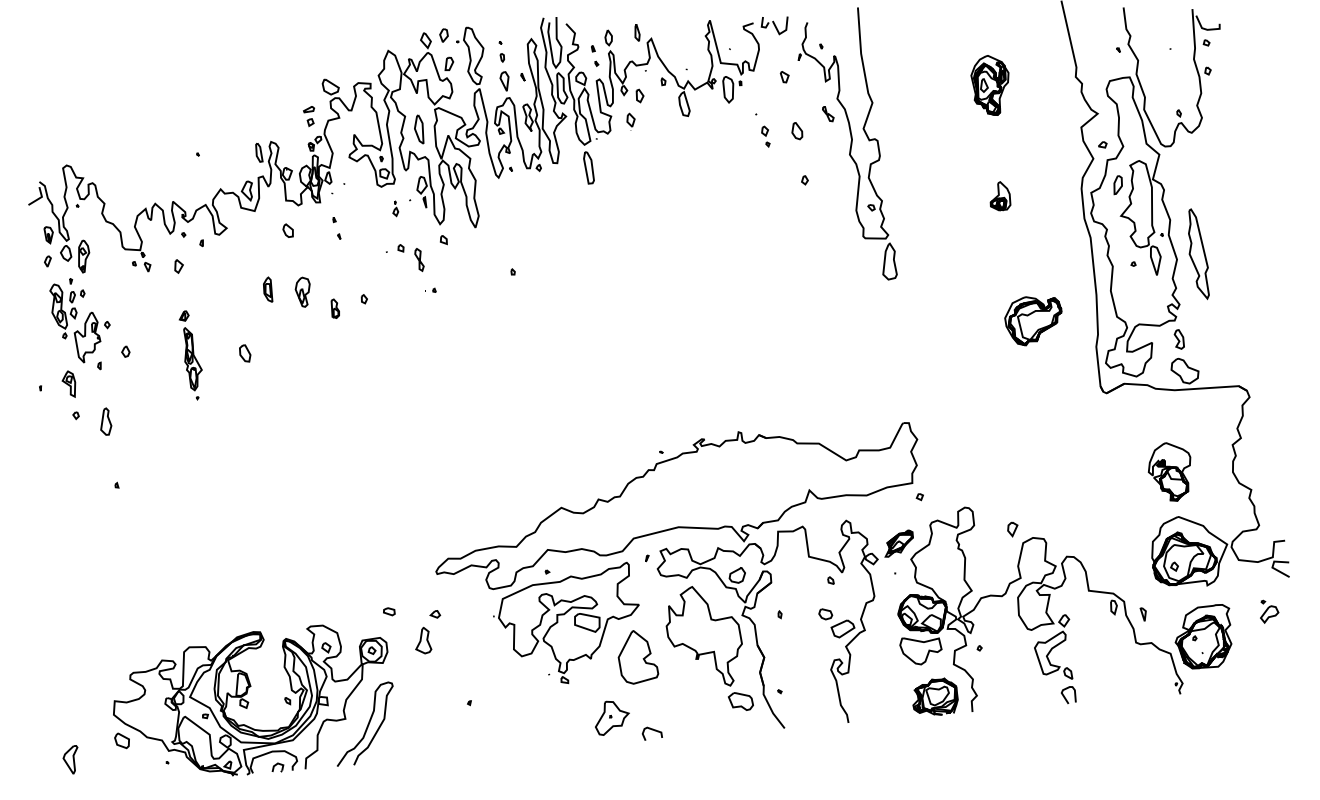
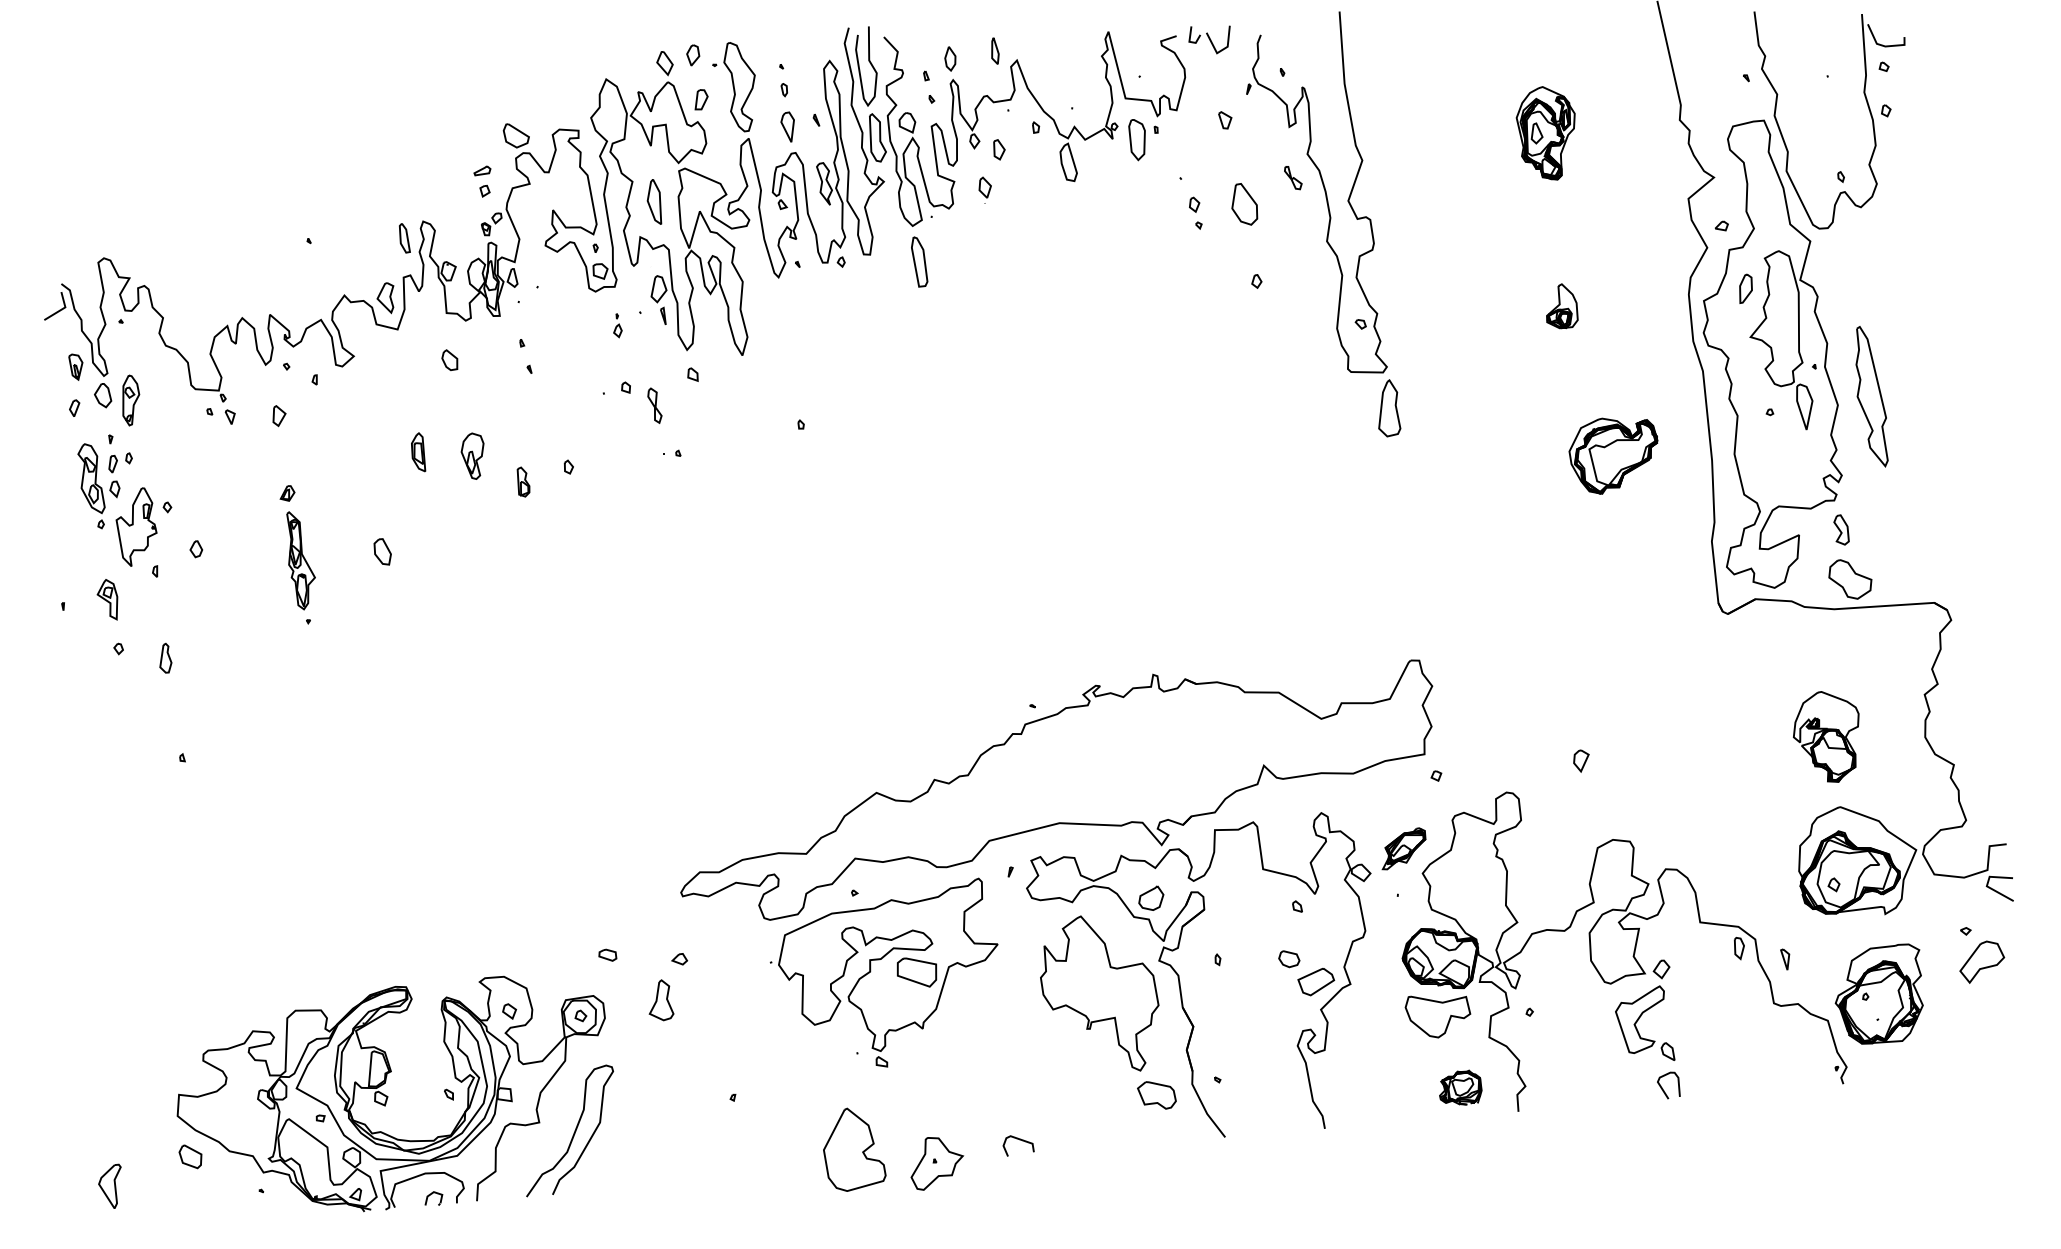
part: (797, 131) -> (1245, 205), size x1.6
part: (1033, 321) -> (1613, 456), moved
part: (106, 421) -> (166, 658), size x0.7
part: (1012, 529) -> (1580, 761), moved
part: (1269, 611) -> (1982, 954), size x1.6
part: (638, 657) -> (854, 1149), moved
part: (935, 696) -> (1460, 1087), size x0.6
part: (612, 717) -> (937, 1162), moved

